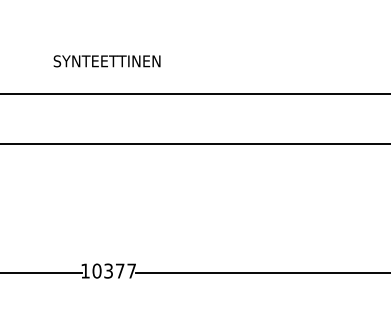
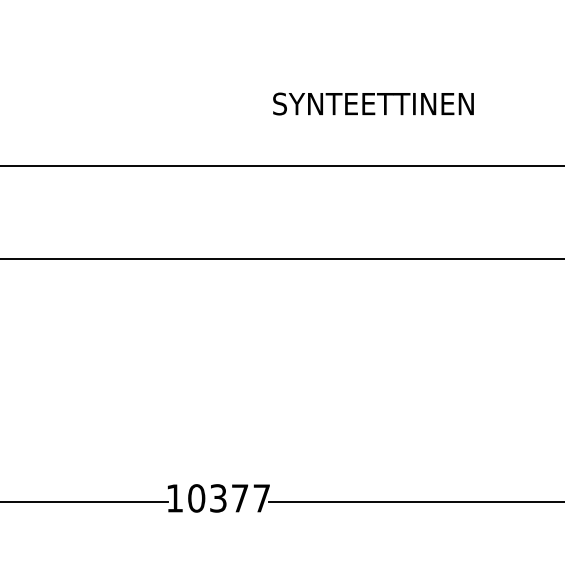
text: (106, 61) -> (372, 104), moved

